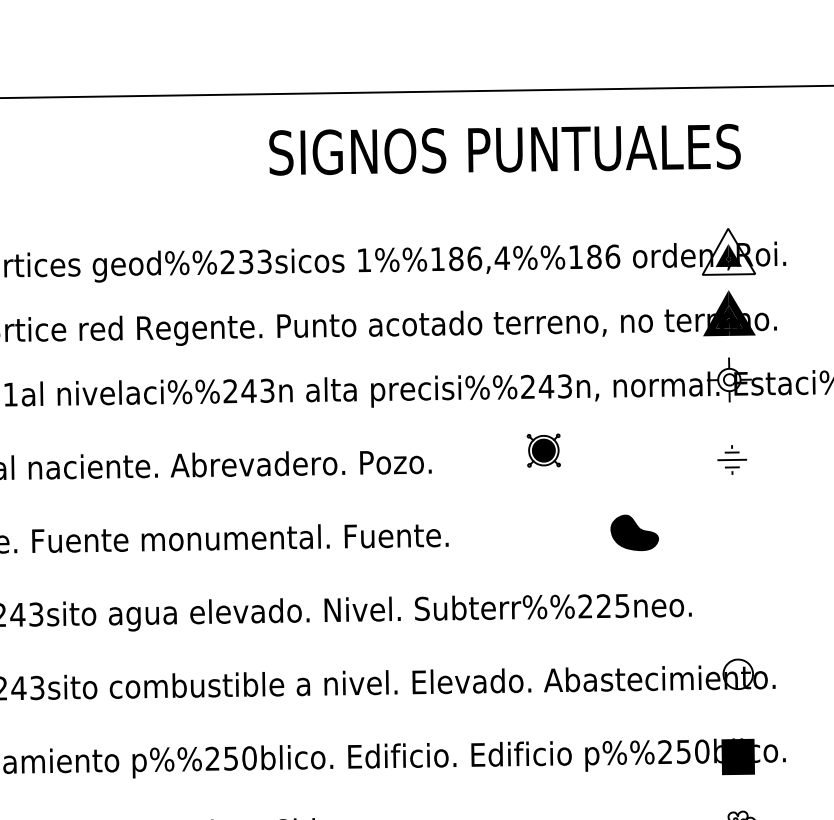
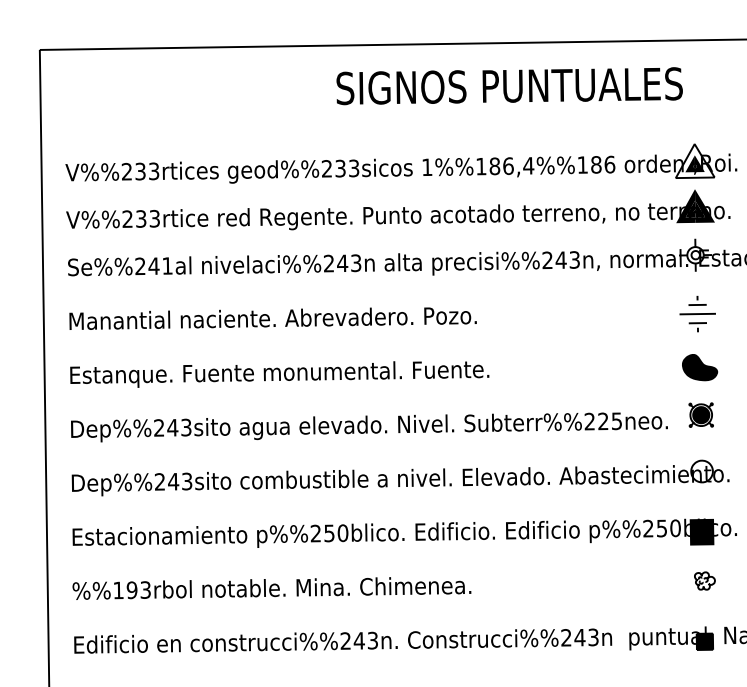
text: (504, 150) -> (509, 86), moved
part: (542, 449) -> (700, 414), moved
part: (732, 459) -> (697, 313), size x1.67
part: (635, 532) -> (700, 367), moved

